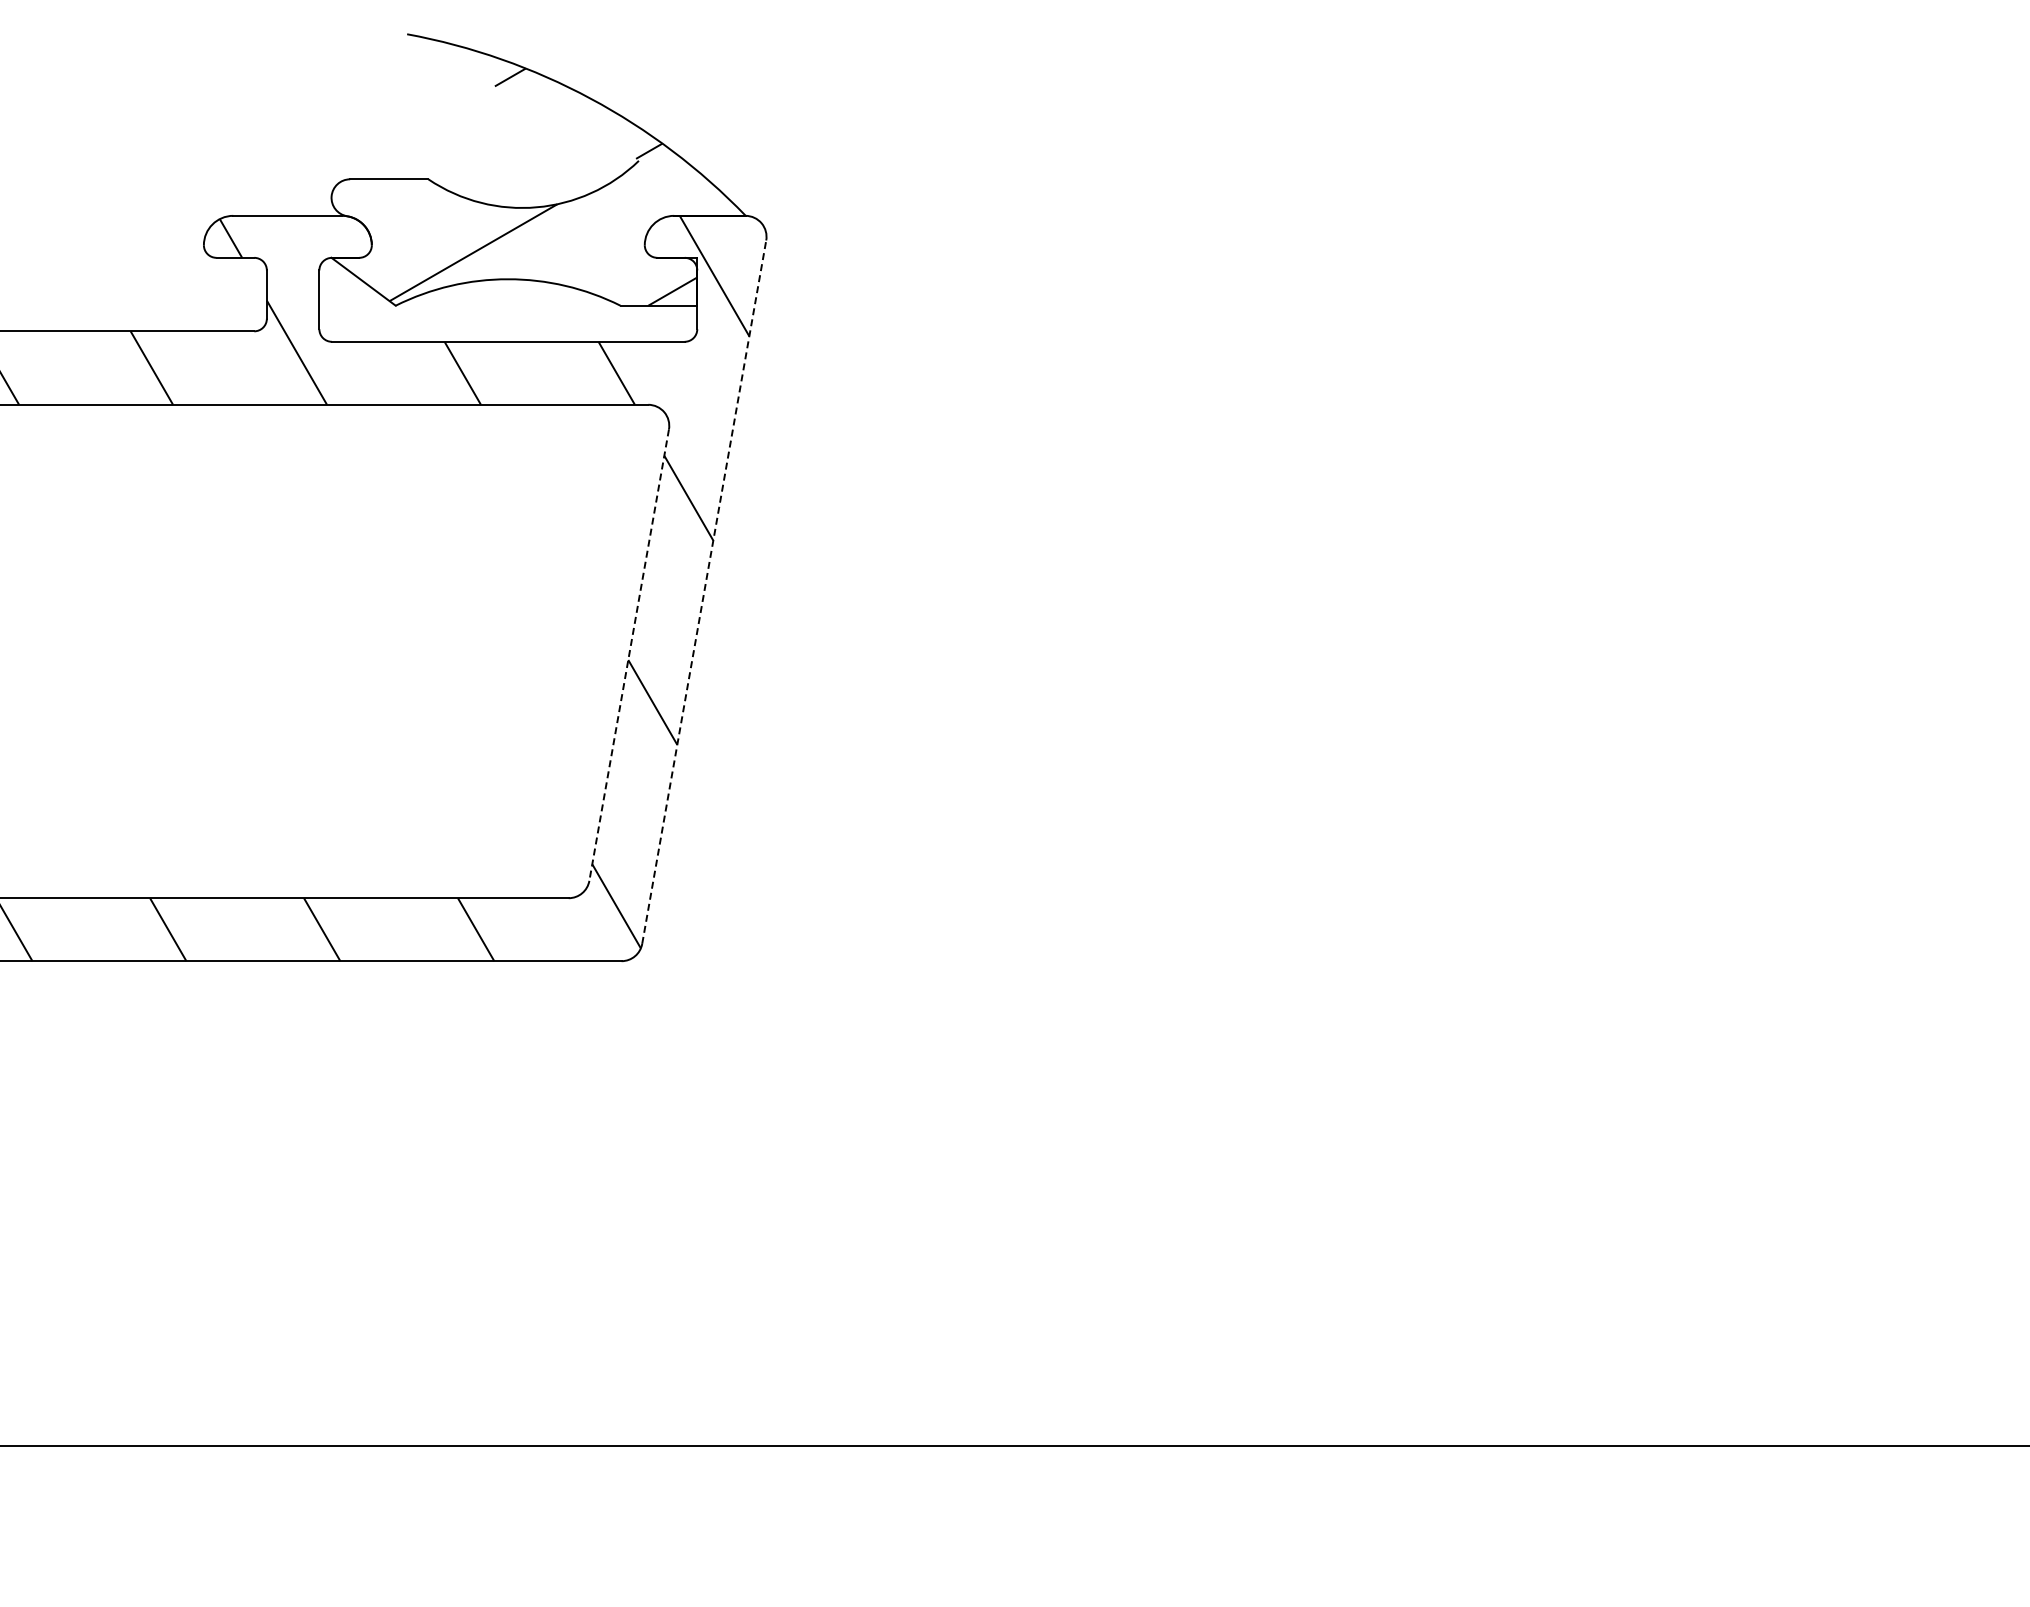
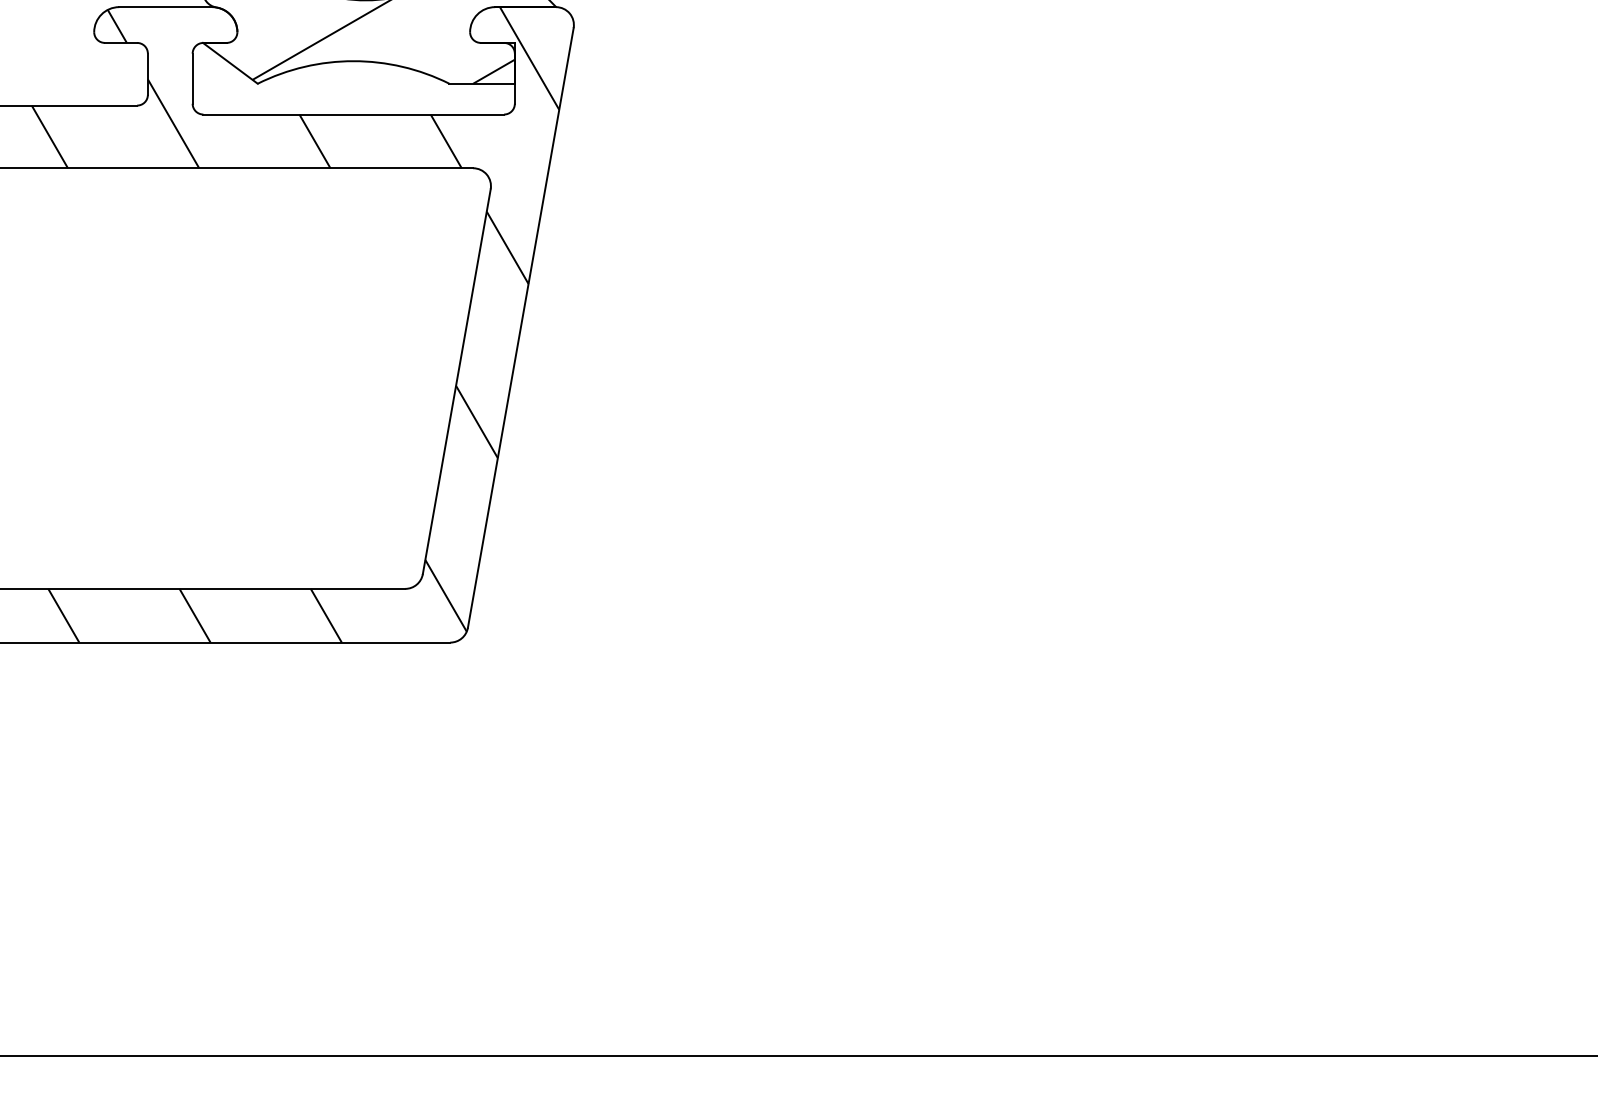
line: (704, 591) -> (521, 327), dashed -> solid
line: (629, 655) -> (457, 381), dashed -> solid

